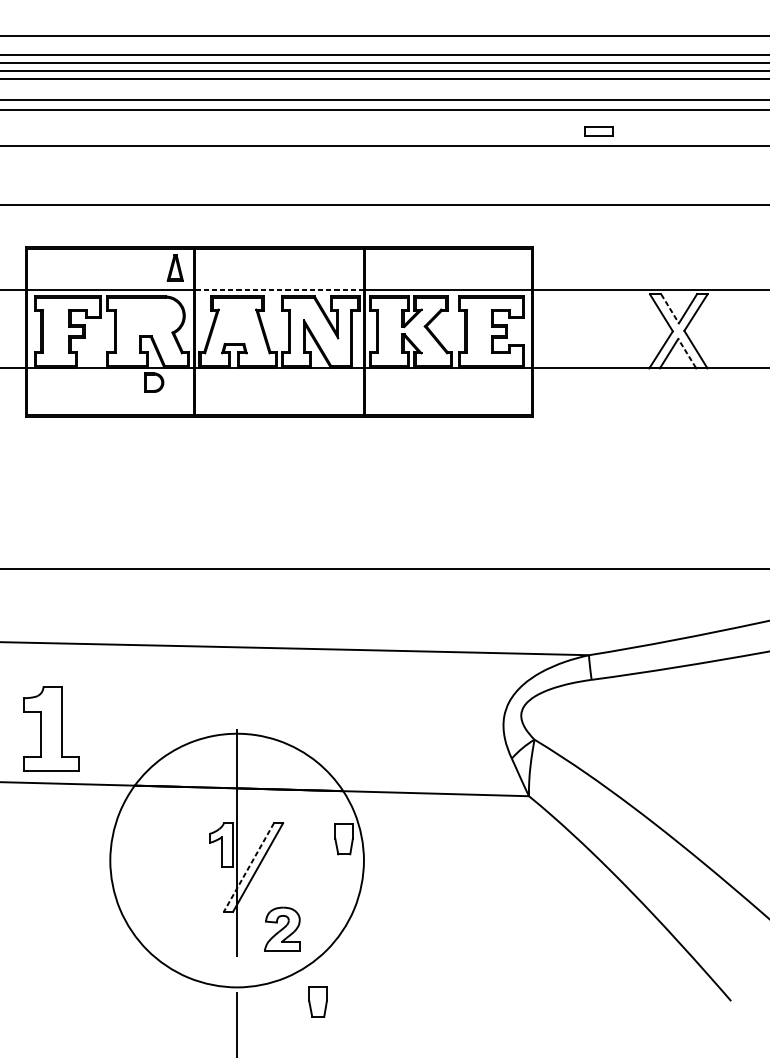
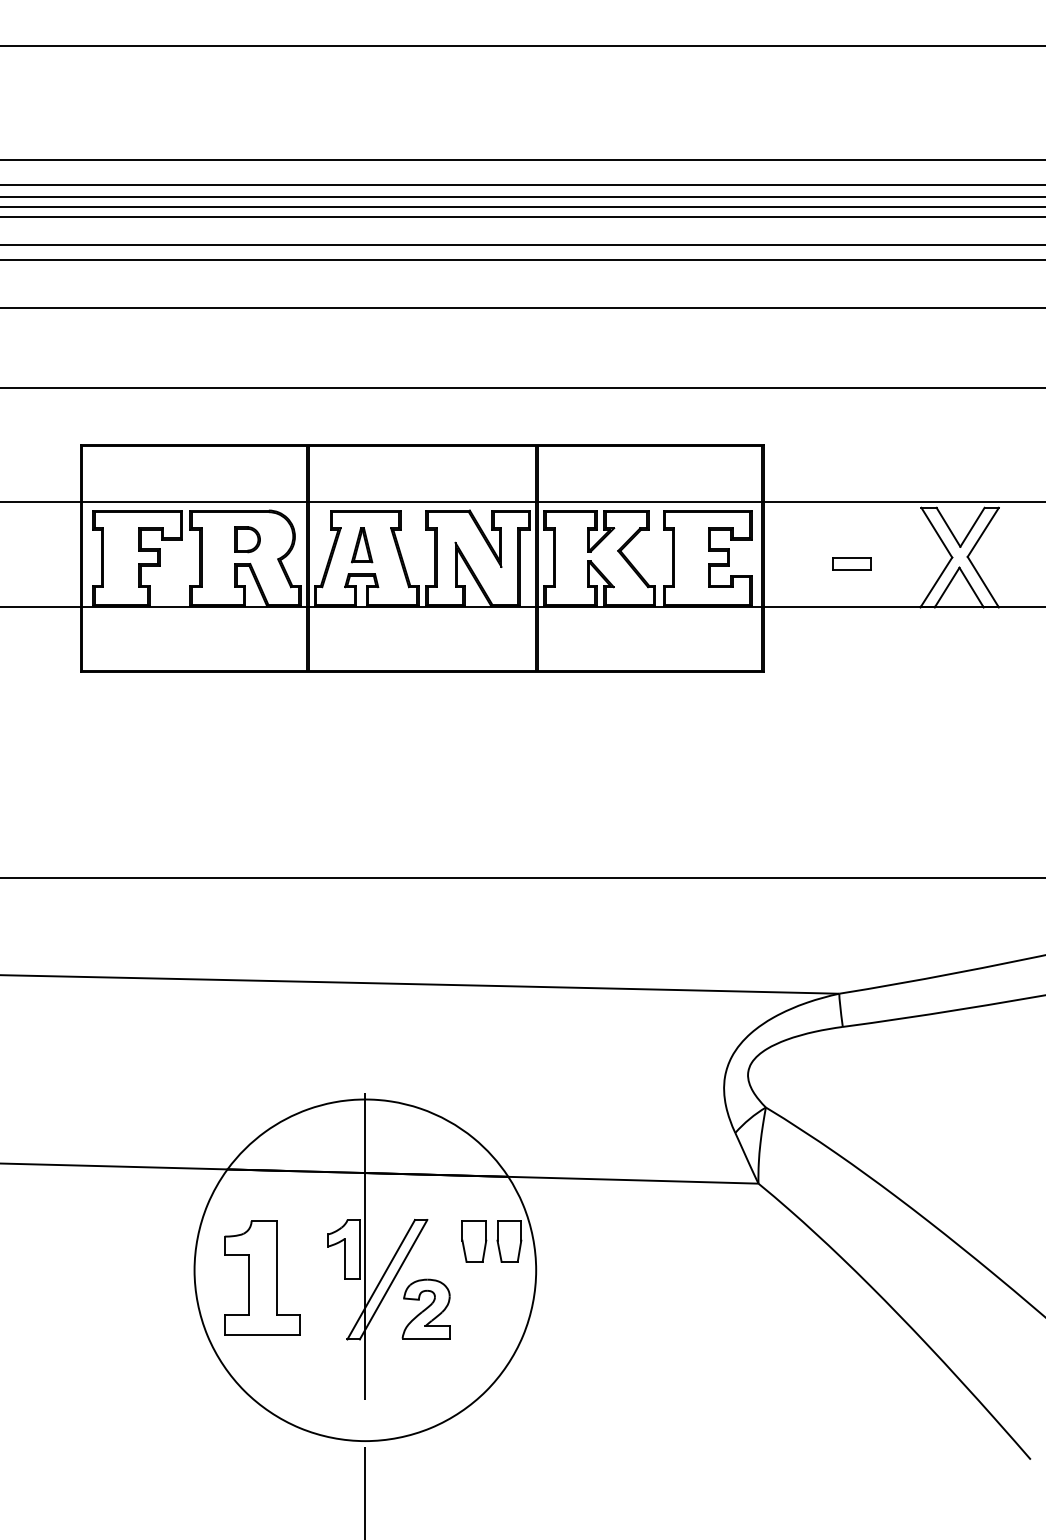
part: (598, 131) -> (851, 563), moved
part: (175, 268) -> (362, 545), moved
line: (279, 289) -> (422, 501), dashed -> solid
line: (670, 309) -> (948, 527), dashed -> solid
line: (687, 353) -> (971, 587), dashed -> solid
part: (154, 382) -> (247, 539), moved
part: (51, 728) -> (262, 1277), moved
line: (249, 867) -> (381, 1279), dashed -> solid
part: (281, 929) -> (425, 1308), moved
part: (318, 1001) -> (474, 1241), moved

